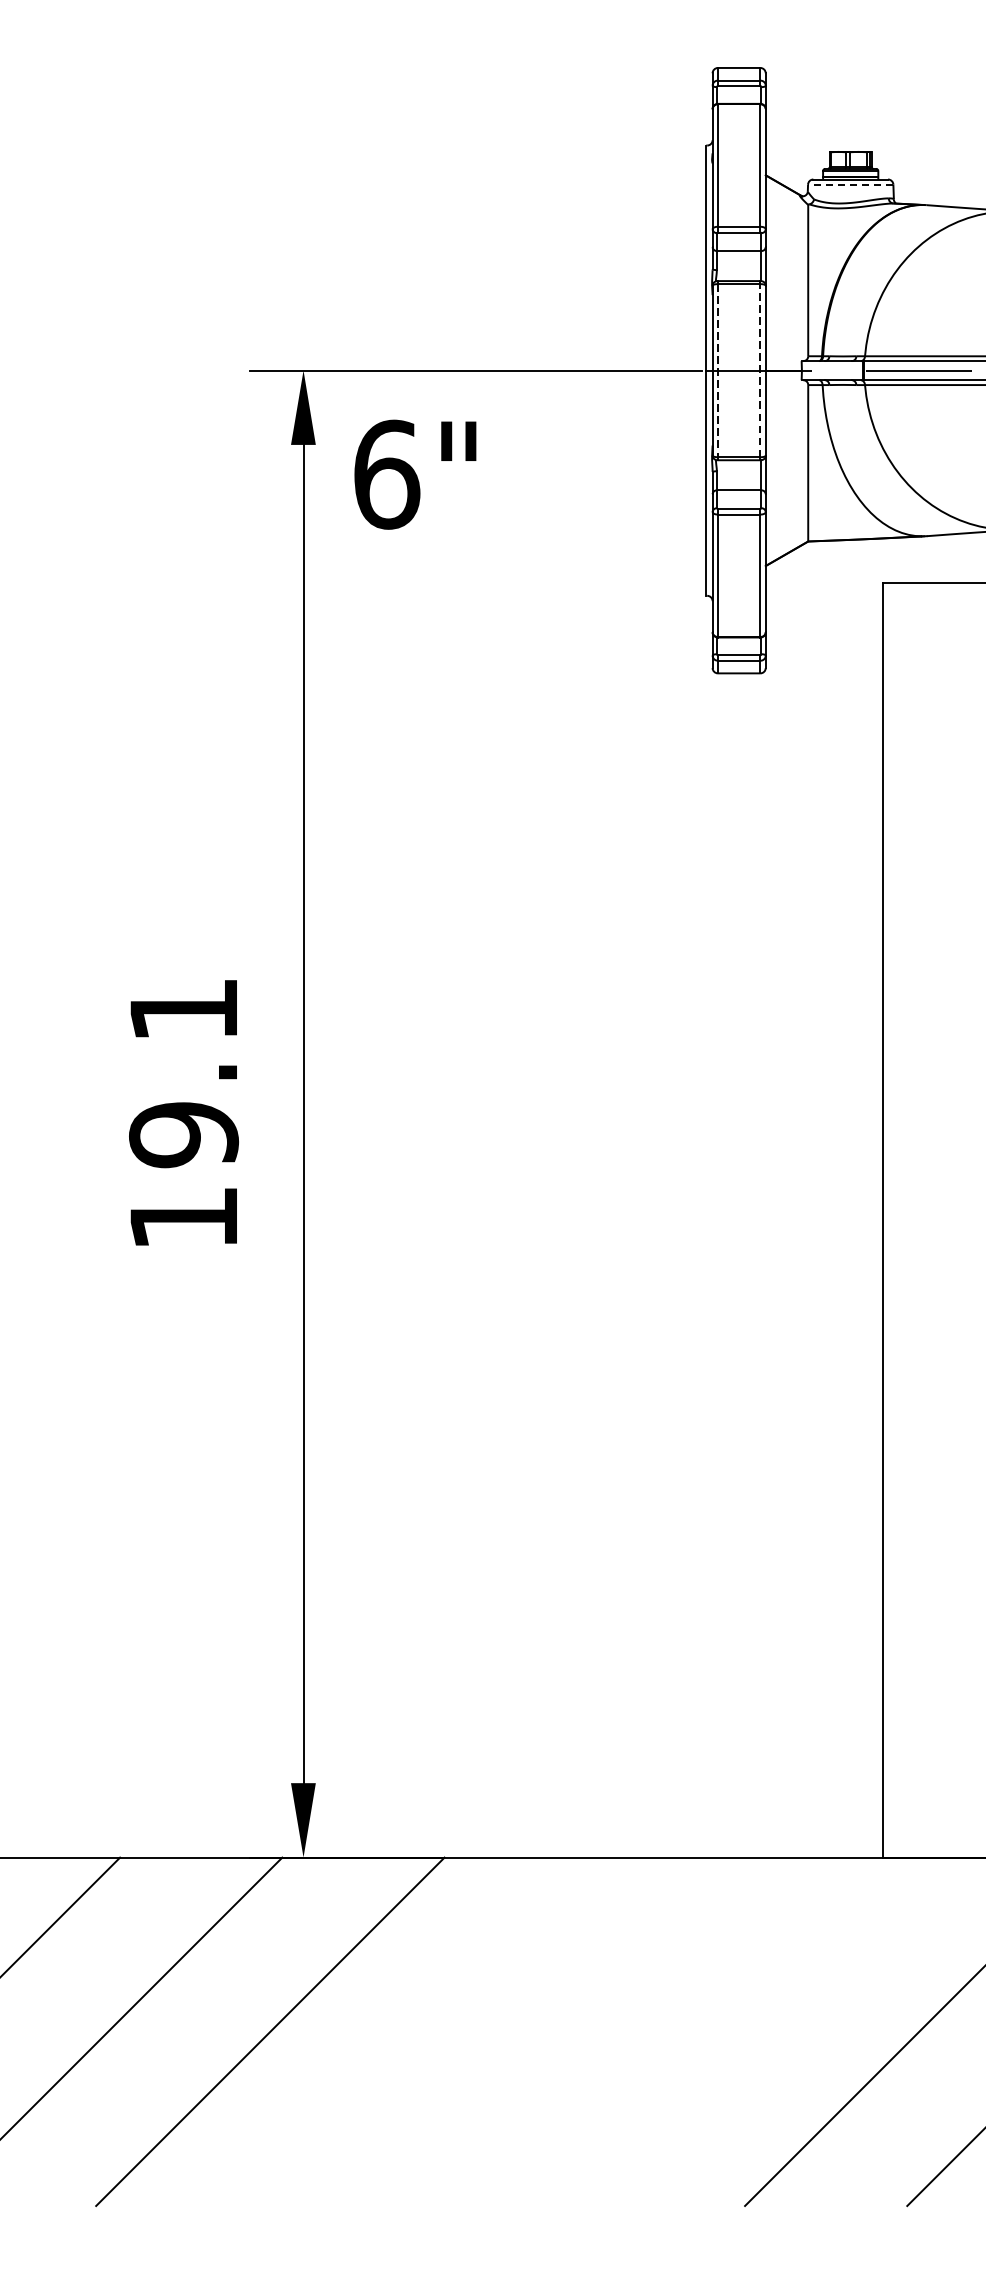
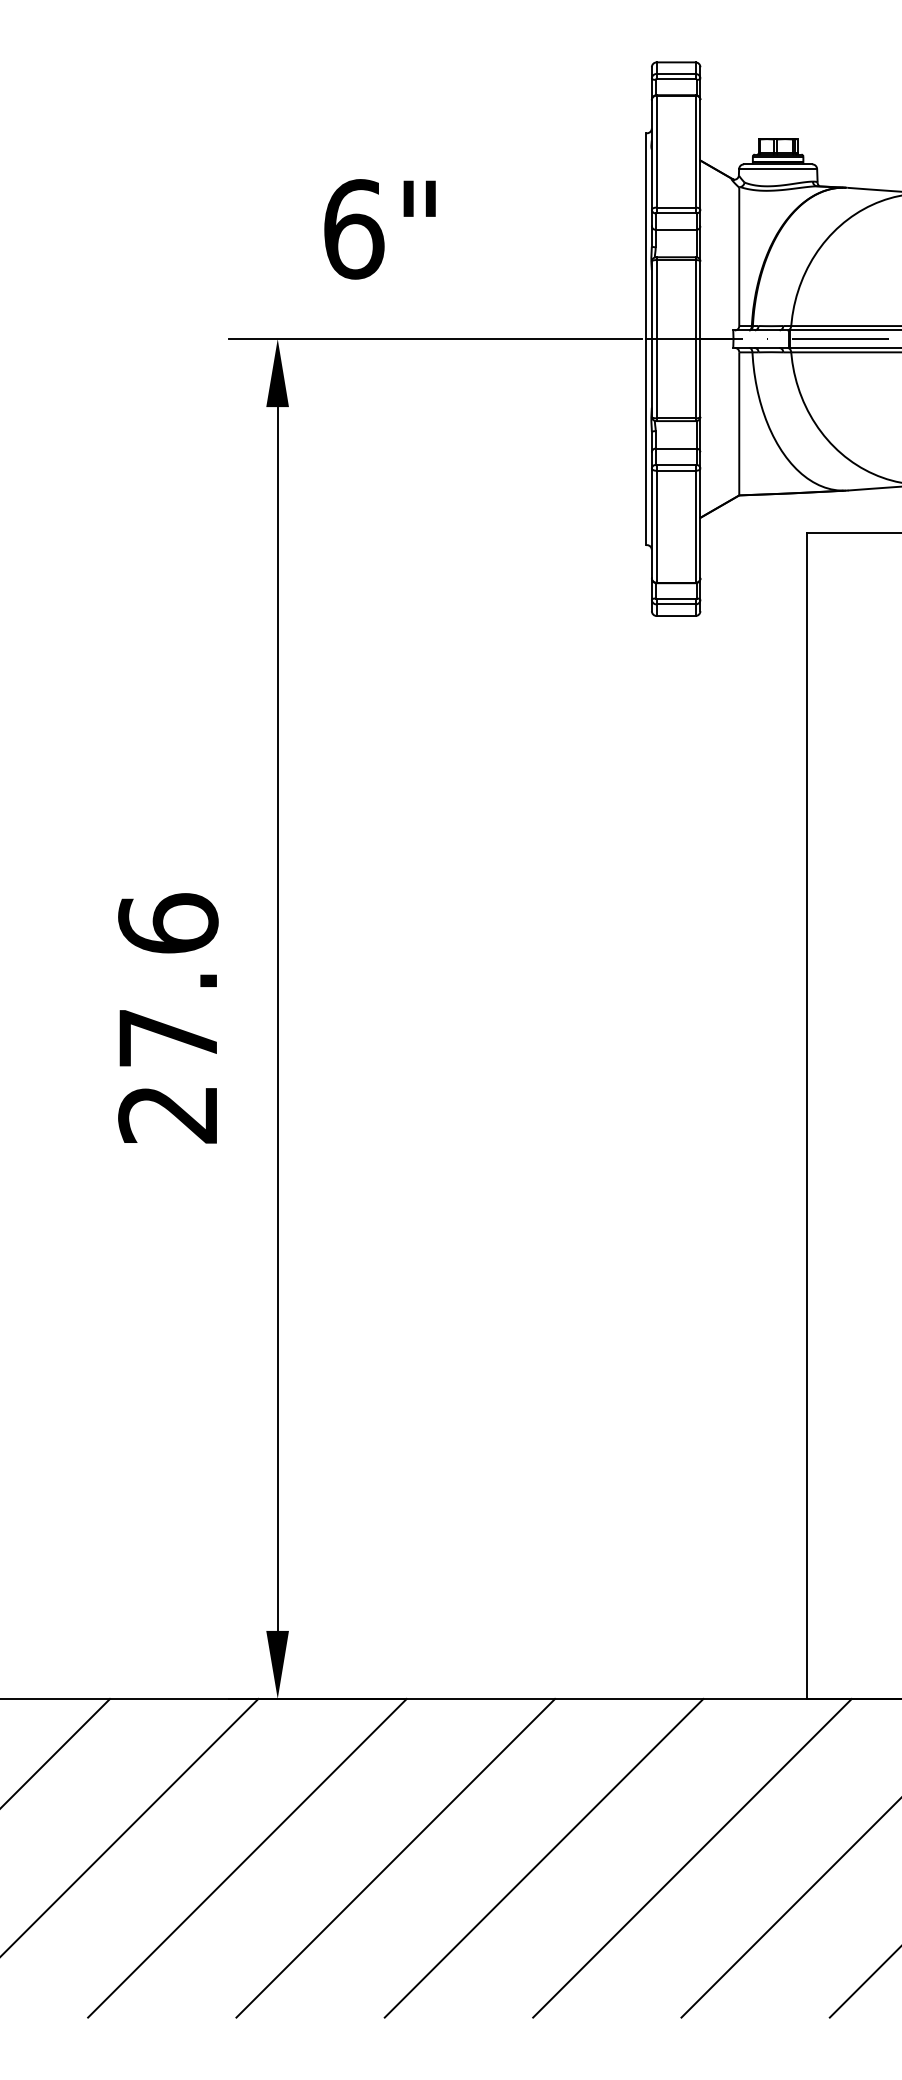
line: (850, 185) -> (777, 169), dashed -> solid
line: (760, 369) -> (695, 338), dashed -> solid
line: (717, 371) -> (656, 339), dashed -> solid
text: (414, 474) -> (379, 229), moved
text: (184, 1113) -> (168, 1018), 19.1 -> 27.6
line: (432, 2032) -> (395, 1858), added
line: (594, 2032) -> (543, 1858), added
line: (757, 2032) -> (692, 1858), added

